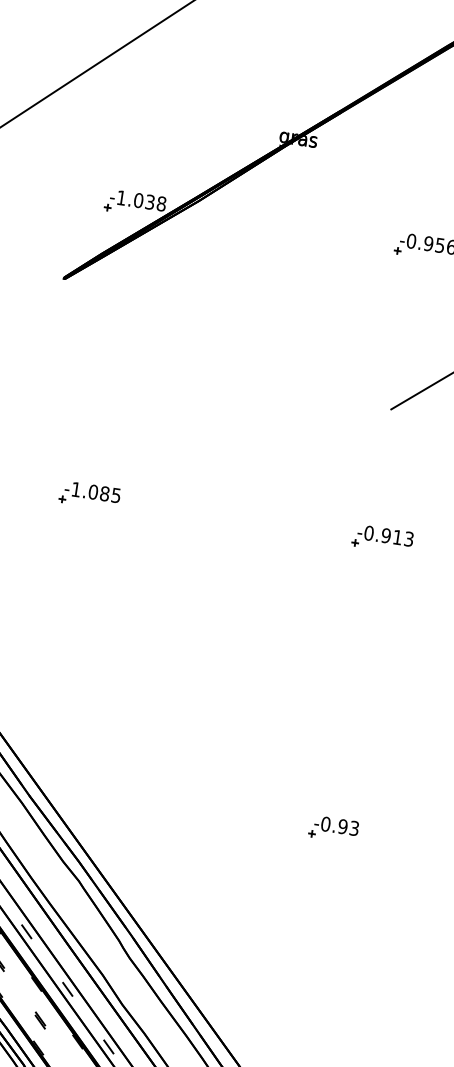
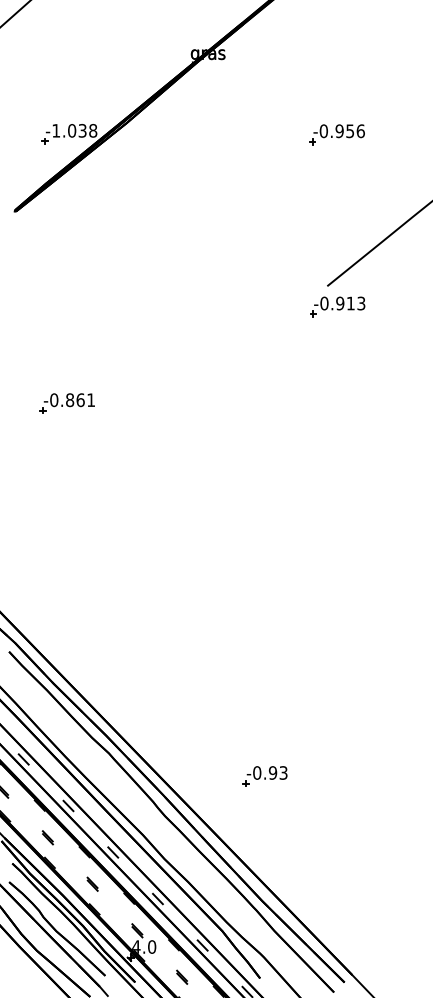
text: (95, 492) -> (72, 400), -1.085 -> -0.861
part: (382, 538) -> (337, 306), moved
part: (333, 829) -> (264, 776), moved

